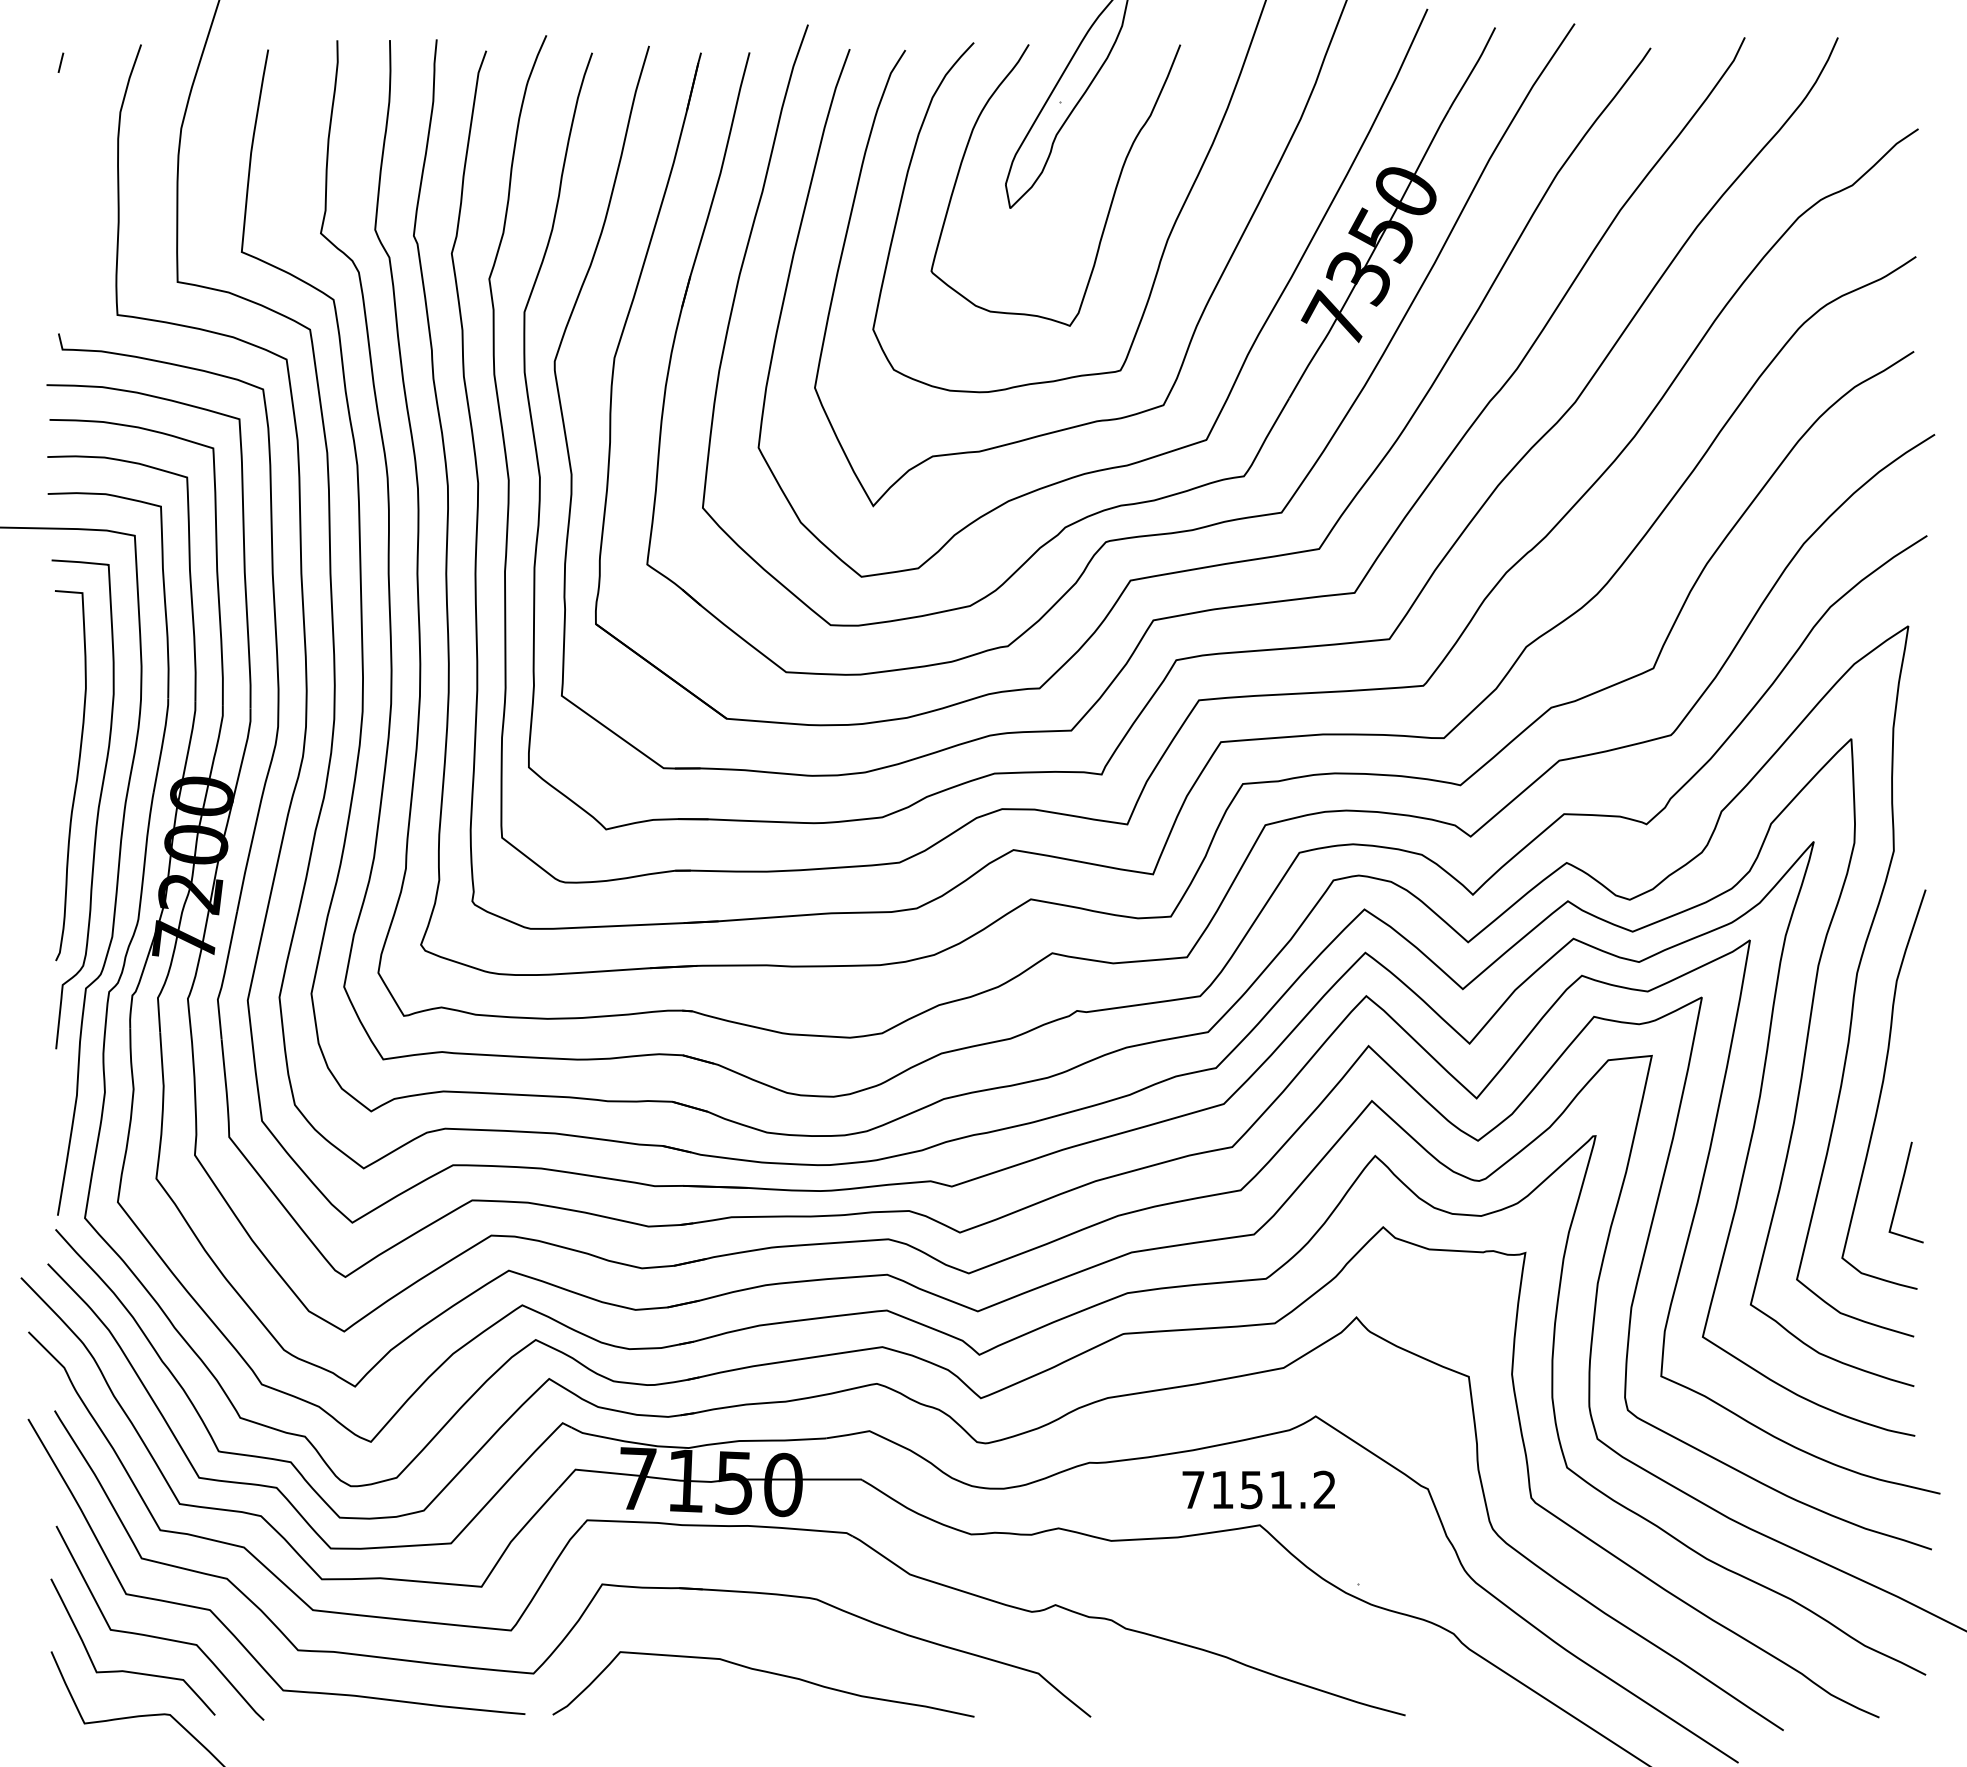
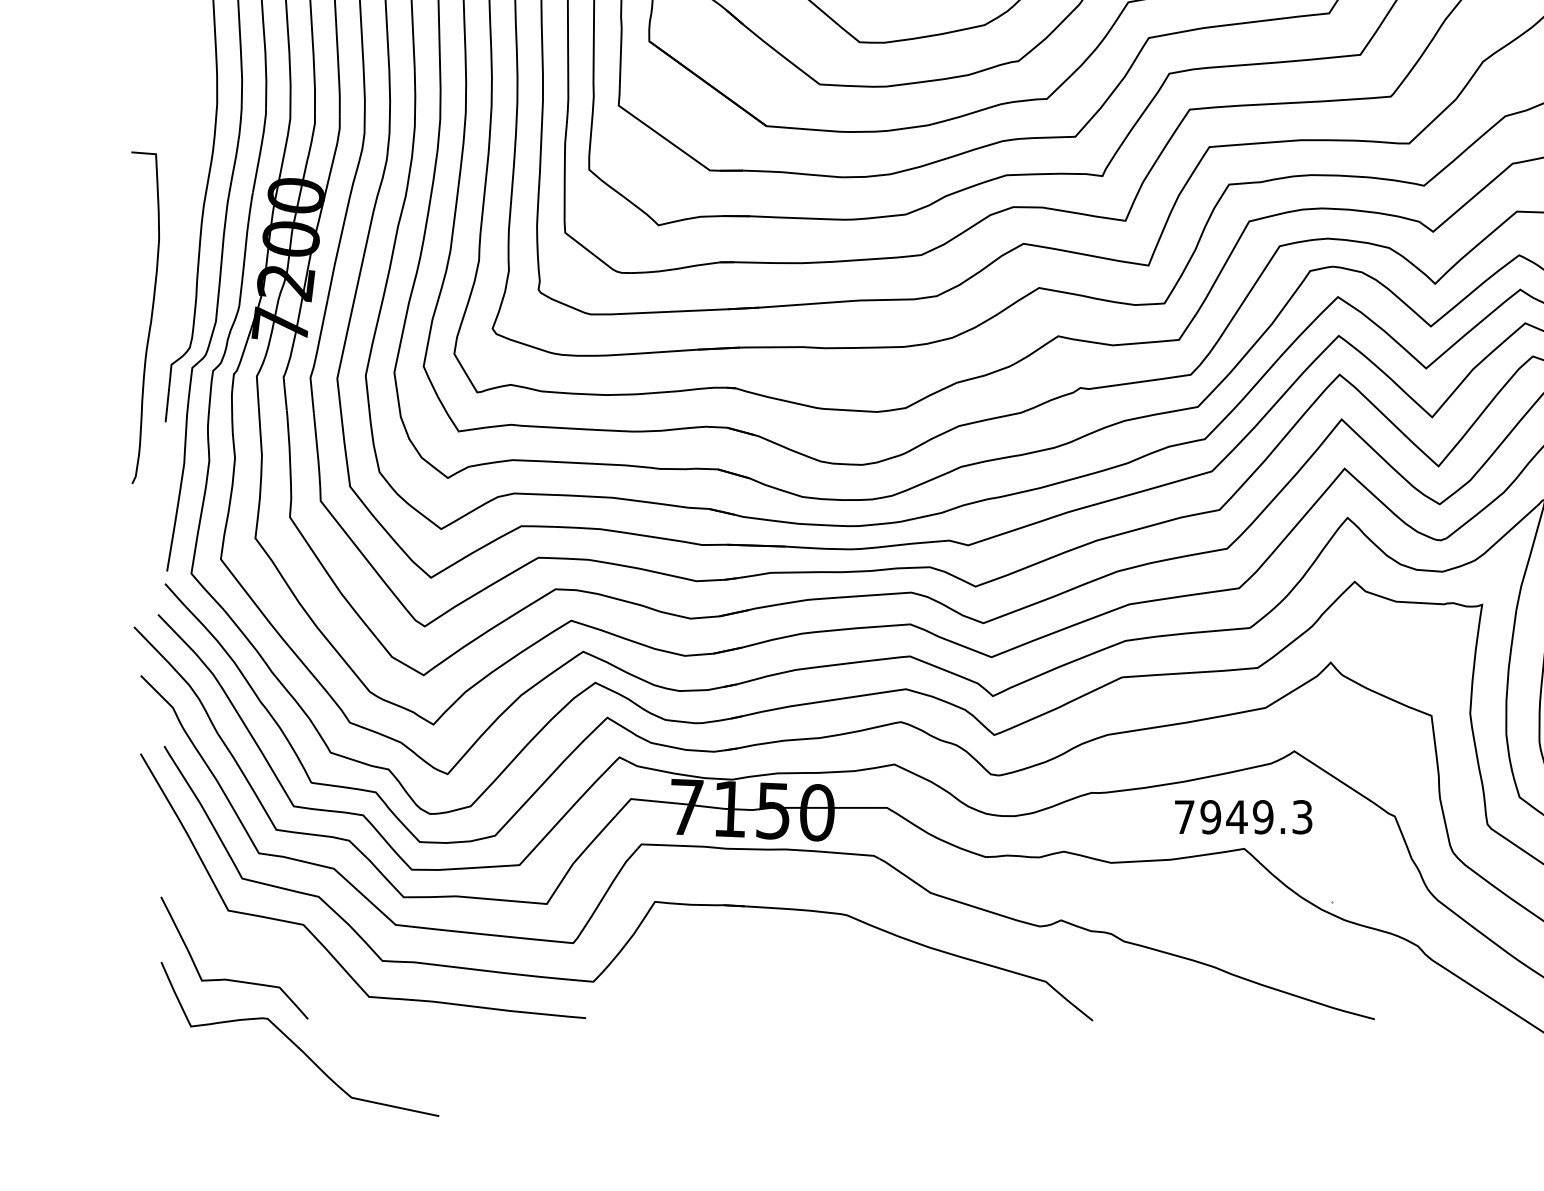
curve: (76, 775) -> (150, 317), moved
text: (1273, 1489) -> (1256, 816), 7151.2 -> 7949.3
curve: (158, 1636) -> (257, 948), removed
curve: (763, 1672) -> (799, 980), removed

